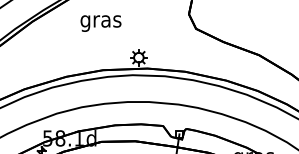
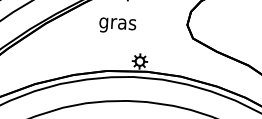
text: (100, 23) -> (117, 25), moved

